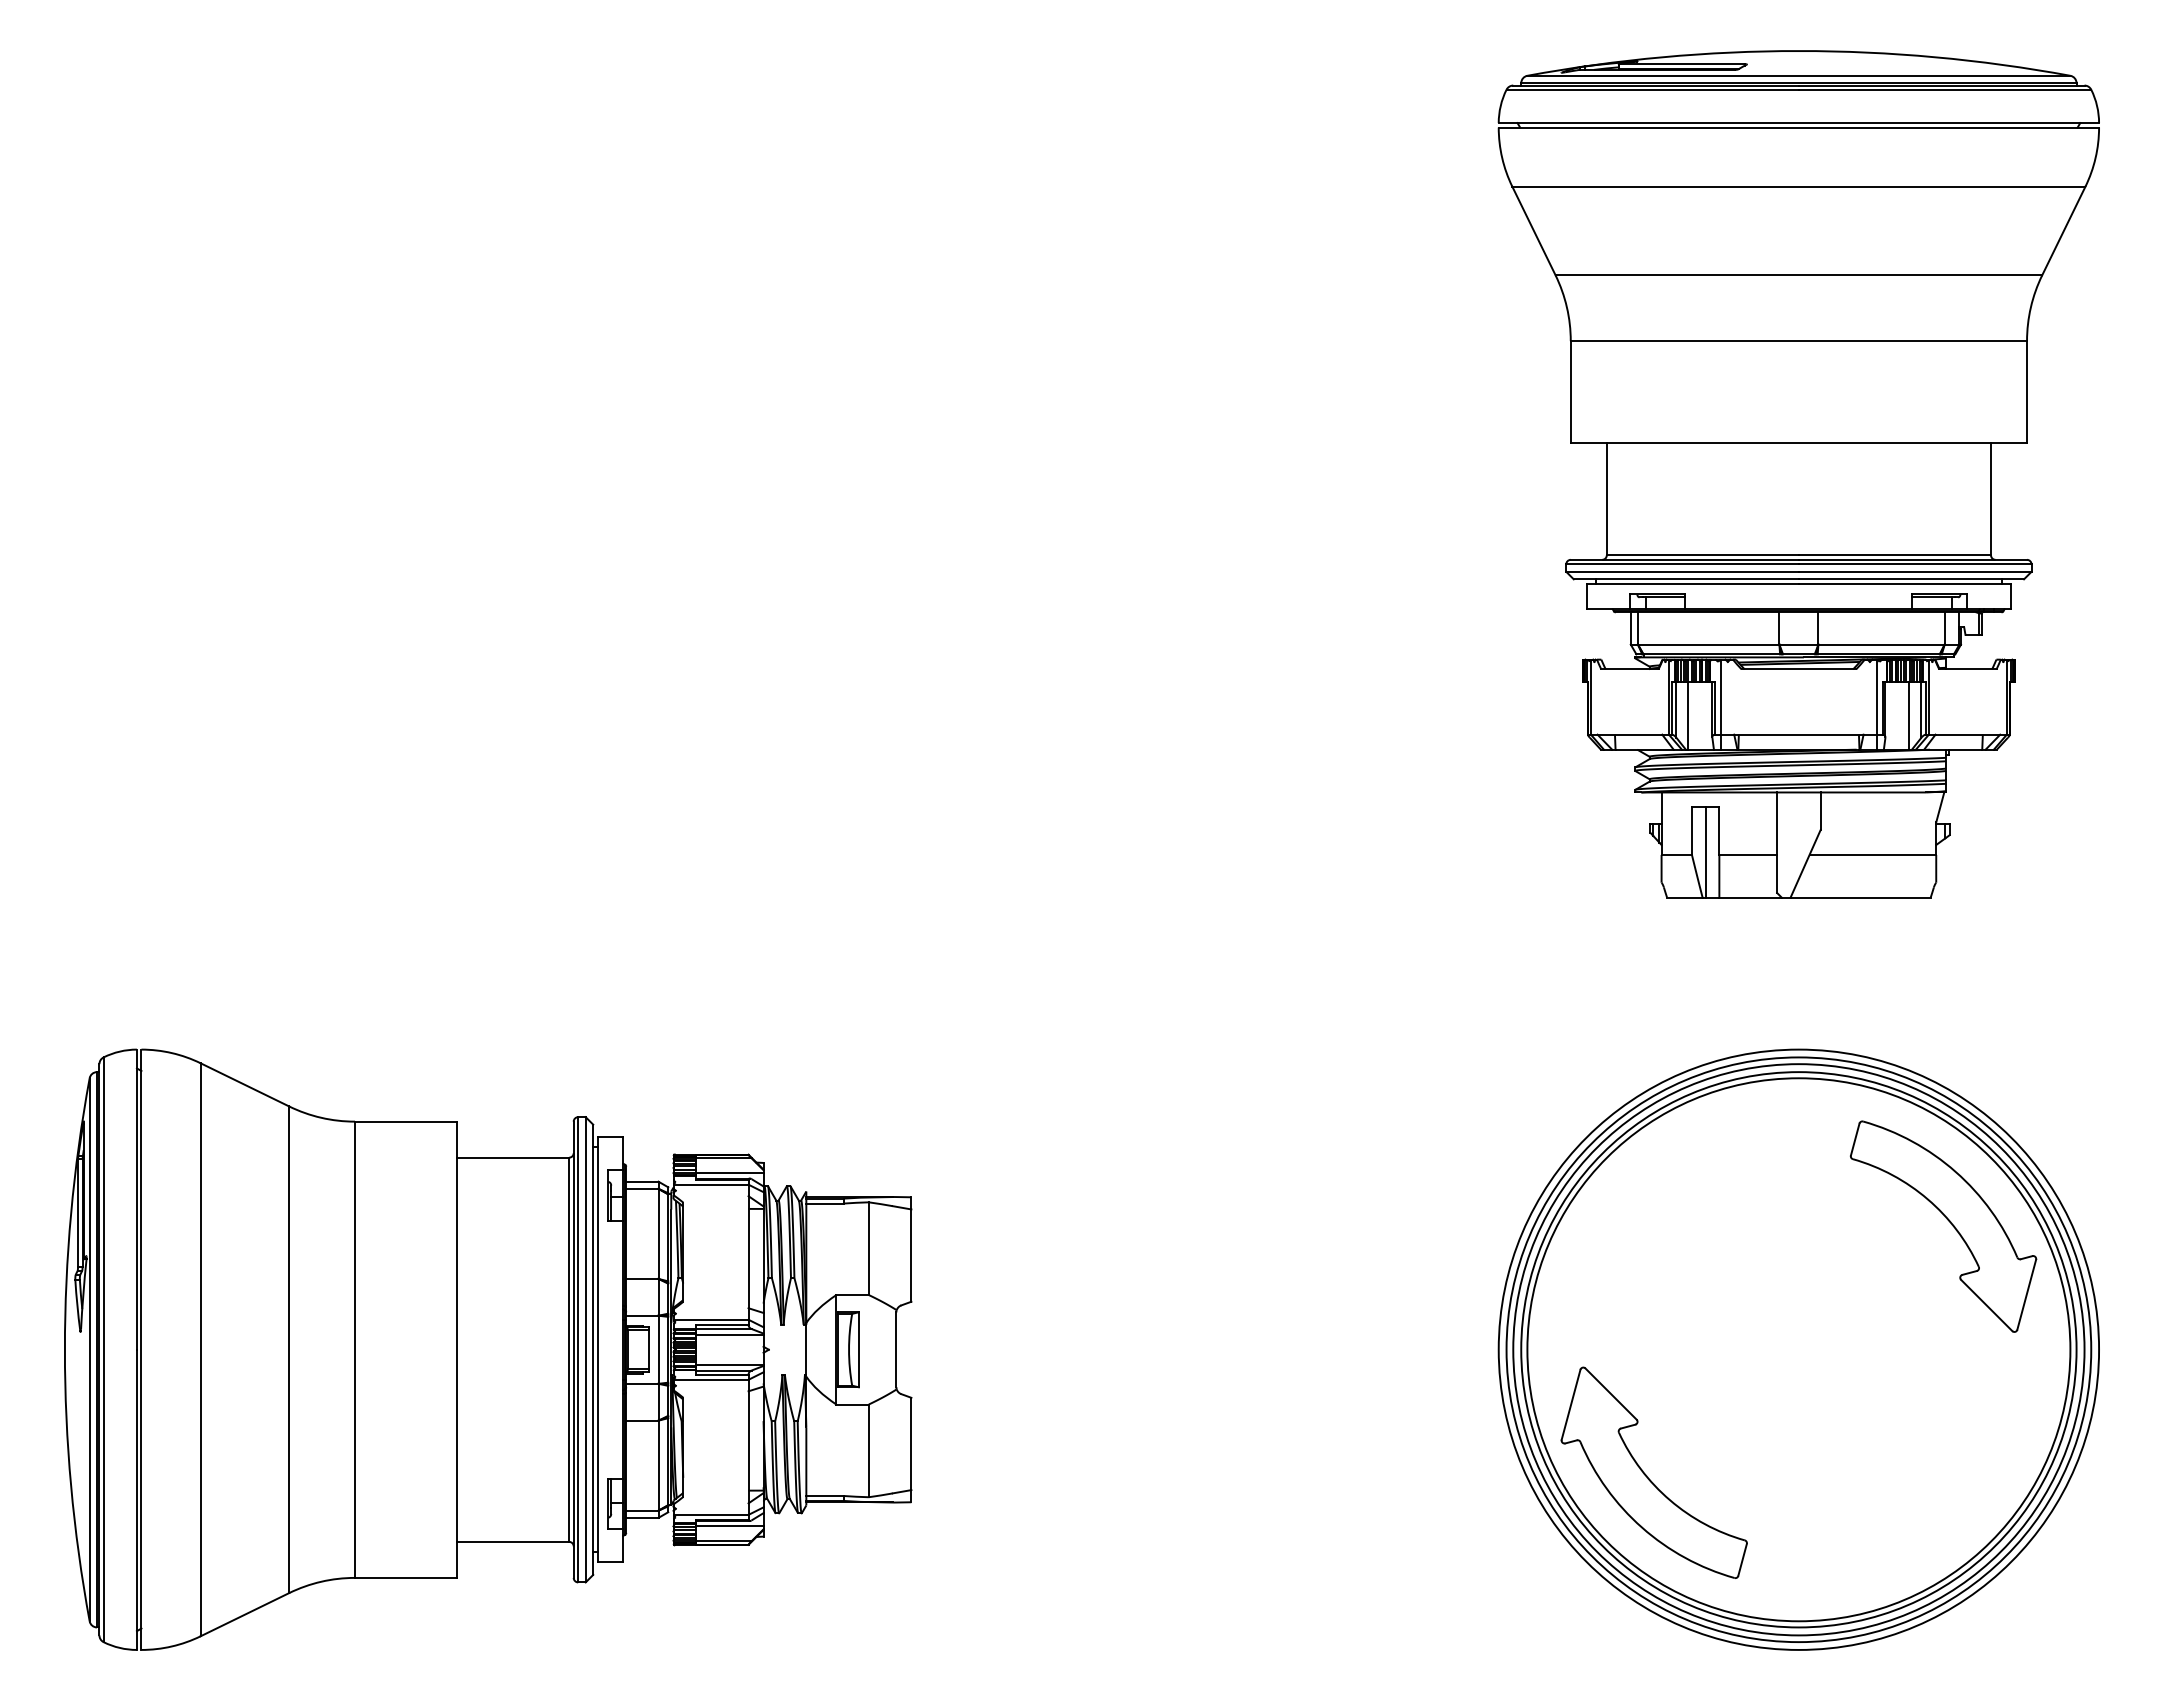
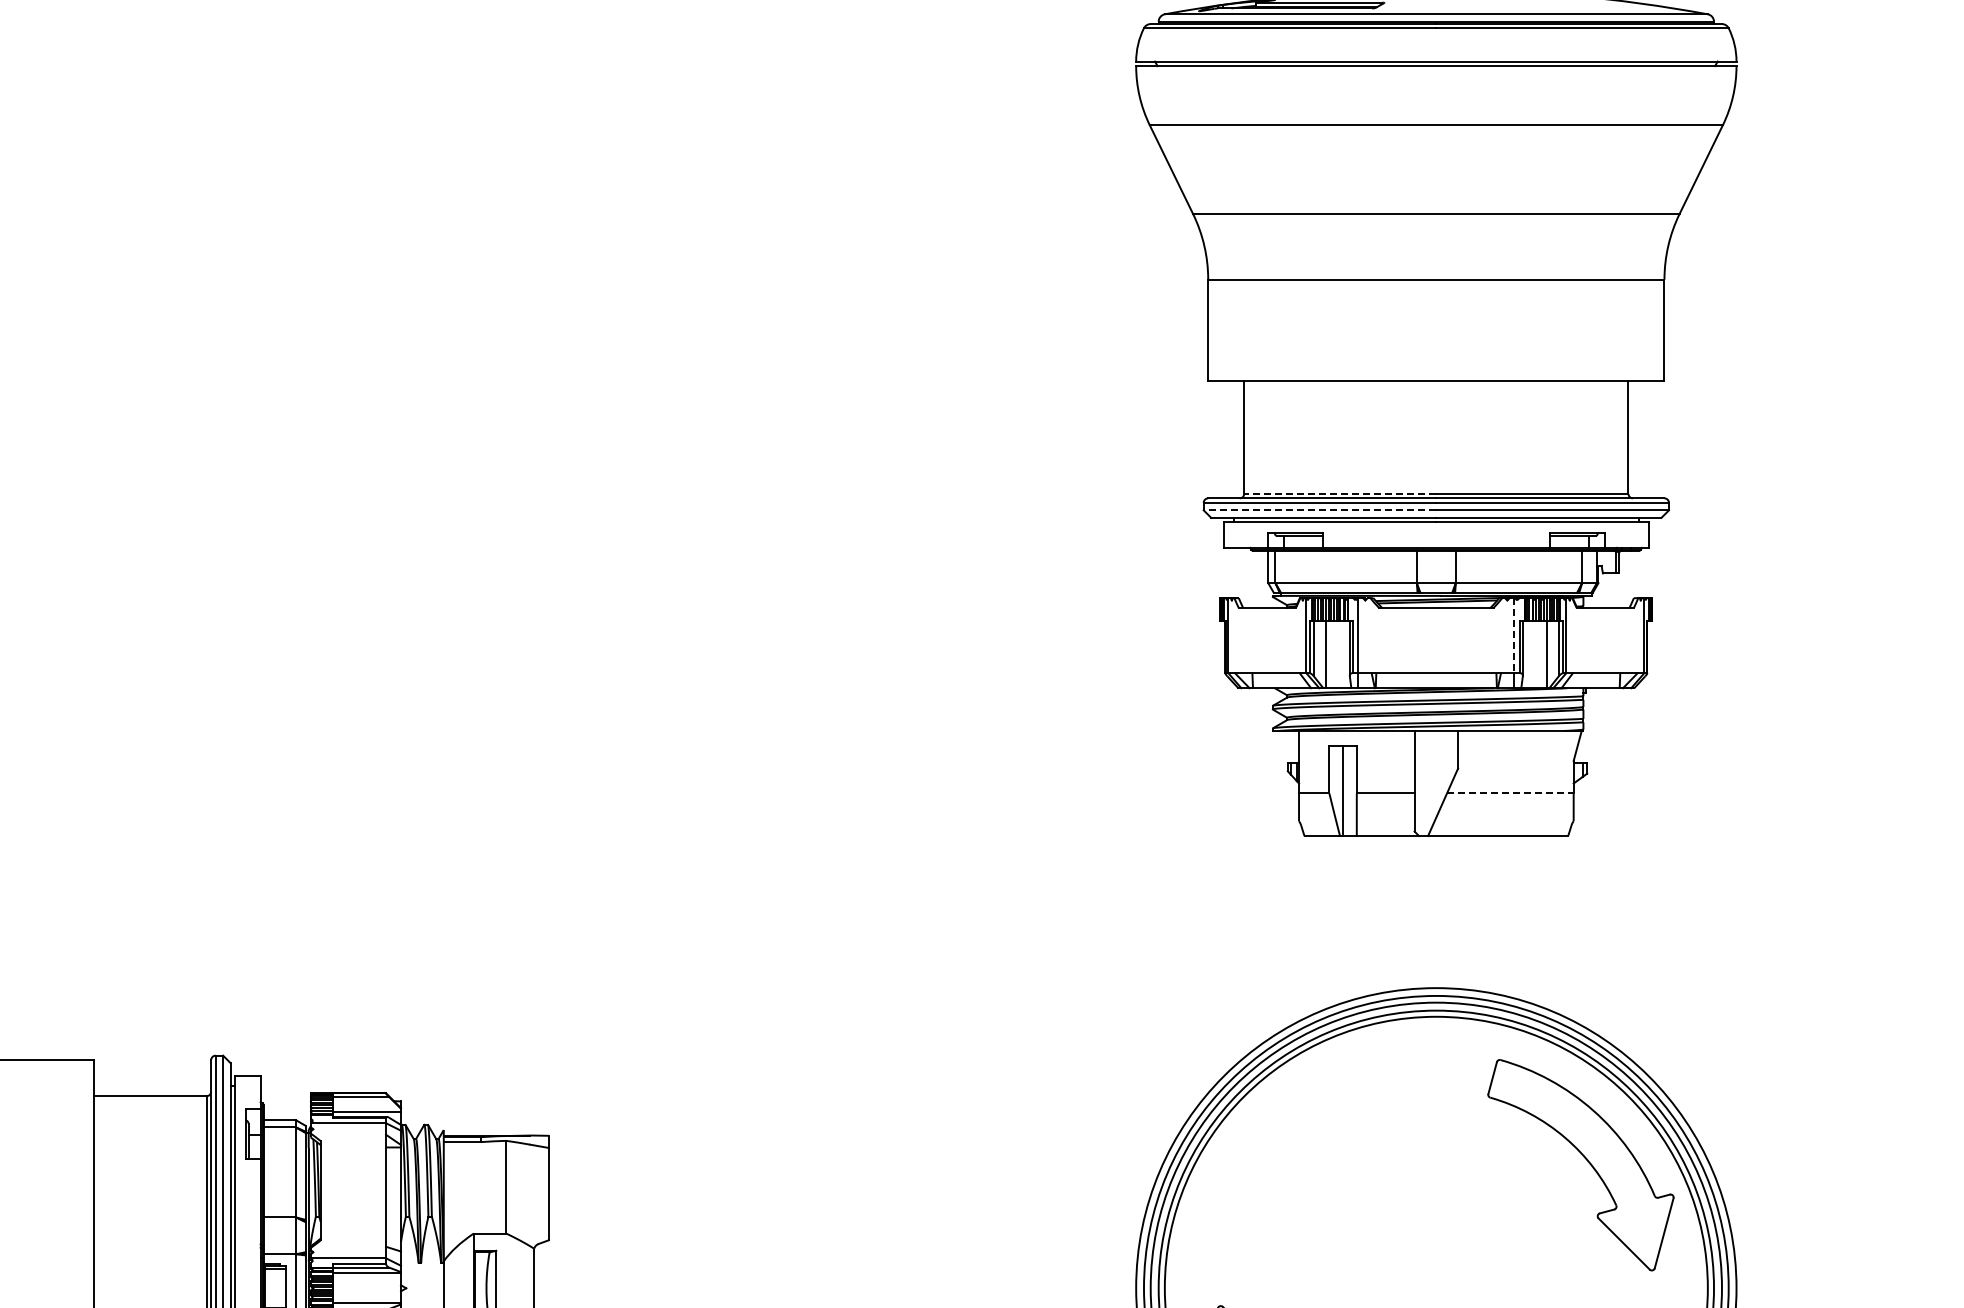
line: (1702, 555) -> (1339, 494), solid -> dashed
line: (1682, 571) -> (1319, 510), solid -> dashed
line: (1876, 697) -> (1513, 636), solid -> dashed
line: (1873, 854) -> (1510, 793), solid -> dashed

